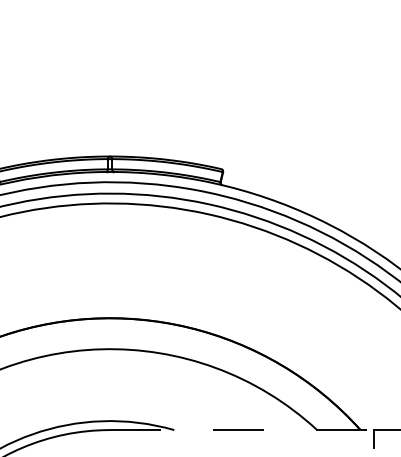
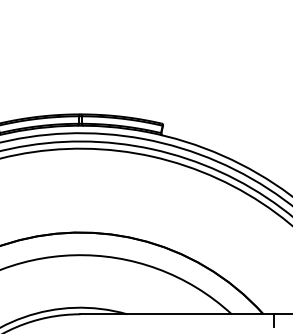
line: (242, 430) -> (177, 314), dashed -> solid

